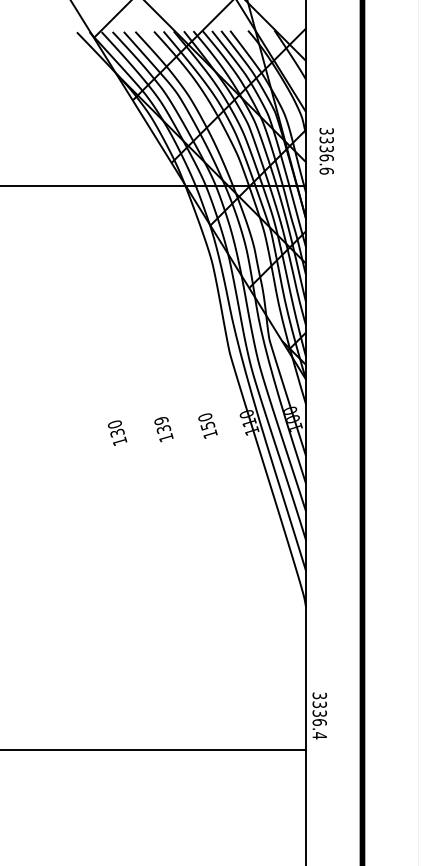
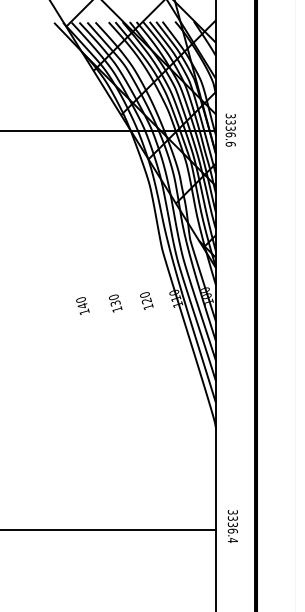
text: (326, 151) -> (230, 130), moved
text: (161, 420) -> (113, 297), 139 -> 130
text: (207, 425) -> (146, 300), 150 -> 120
text: (117, 432) -> (82, 305), 130 -> 140
text: (319, 715) -> (232, 526), moved

